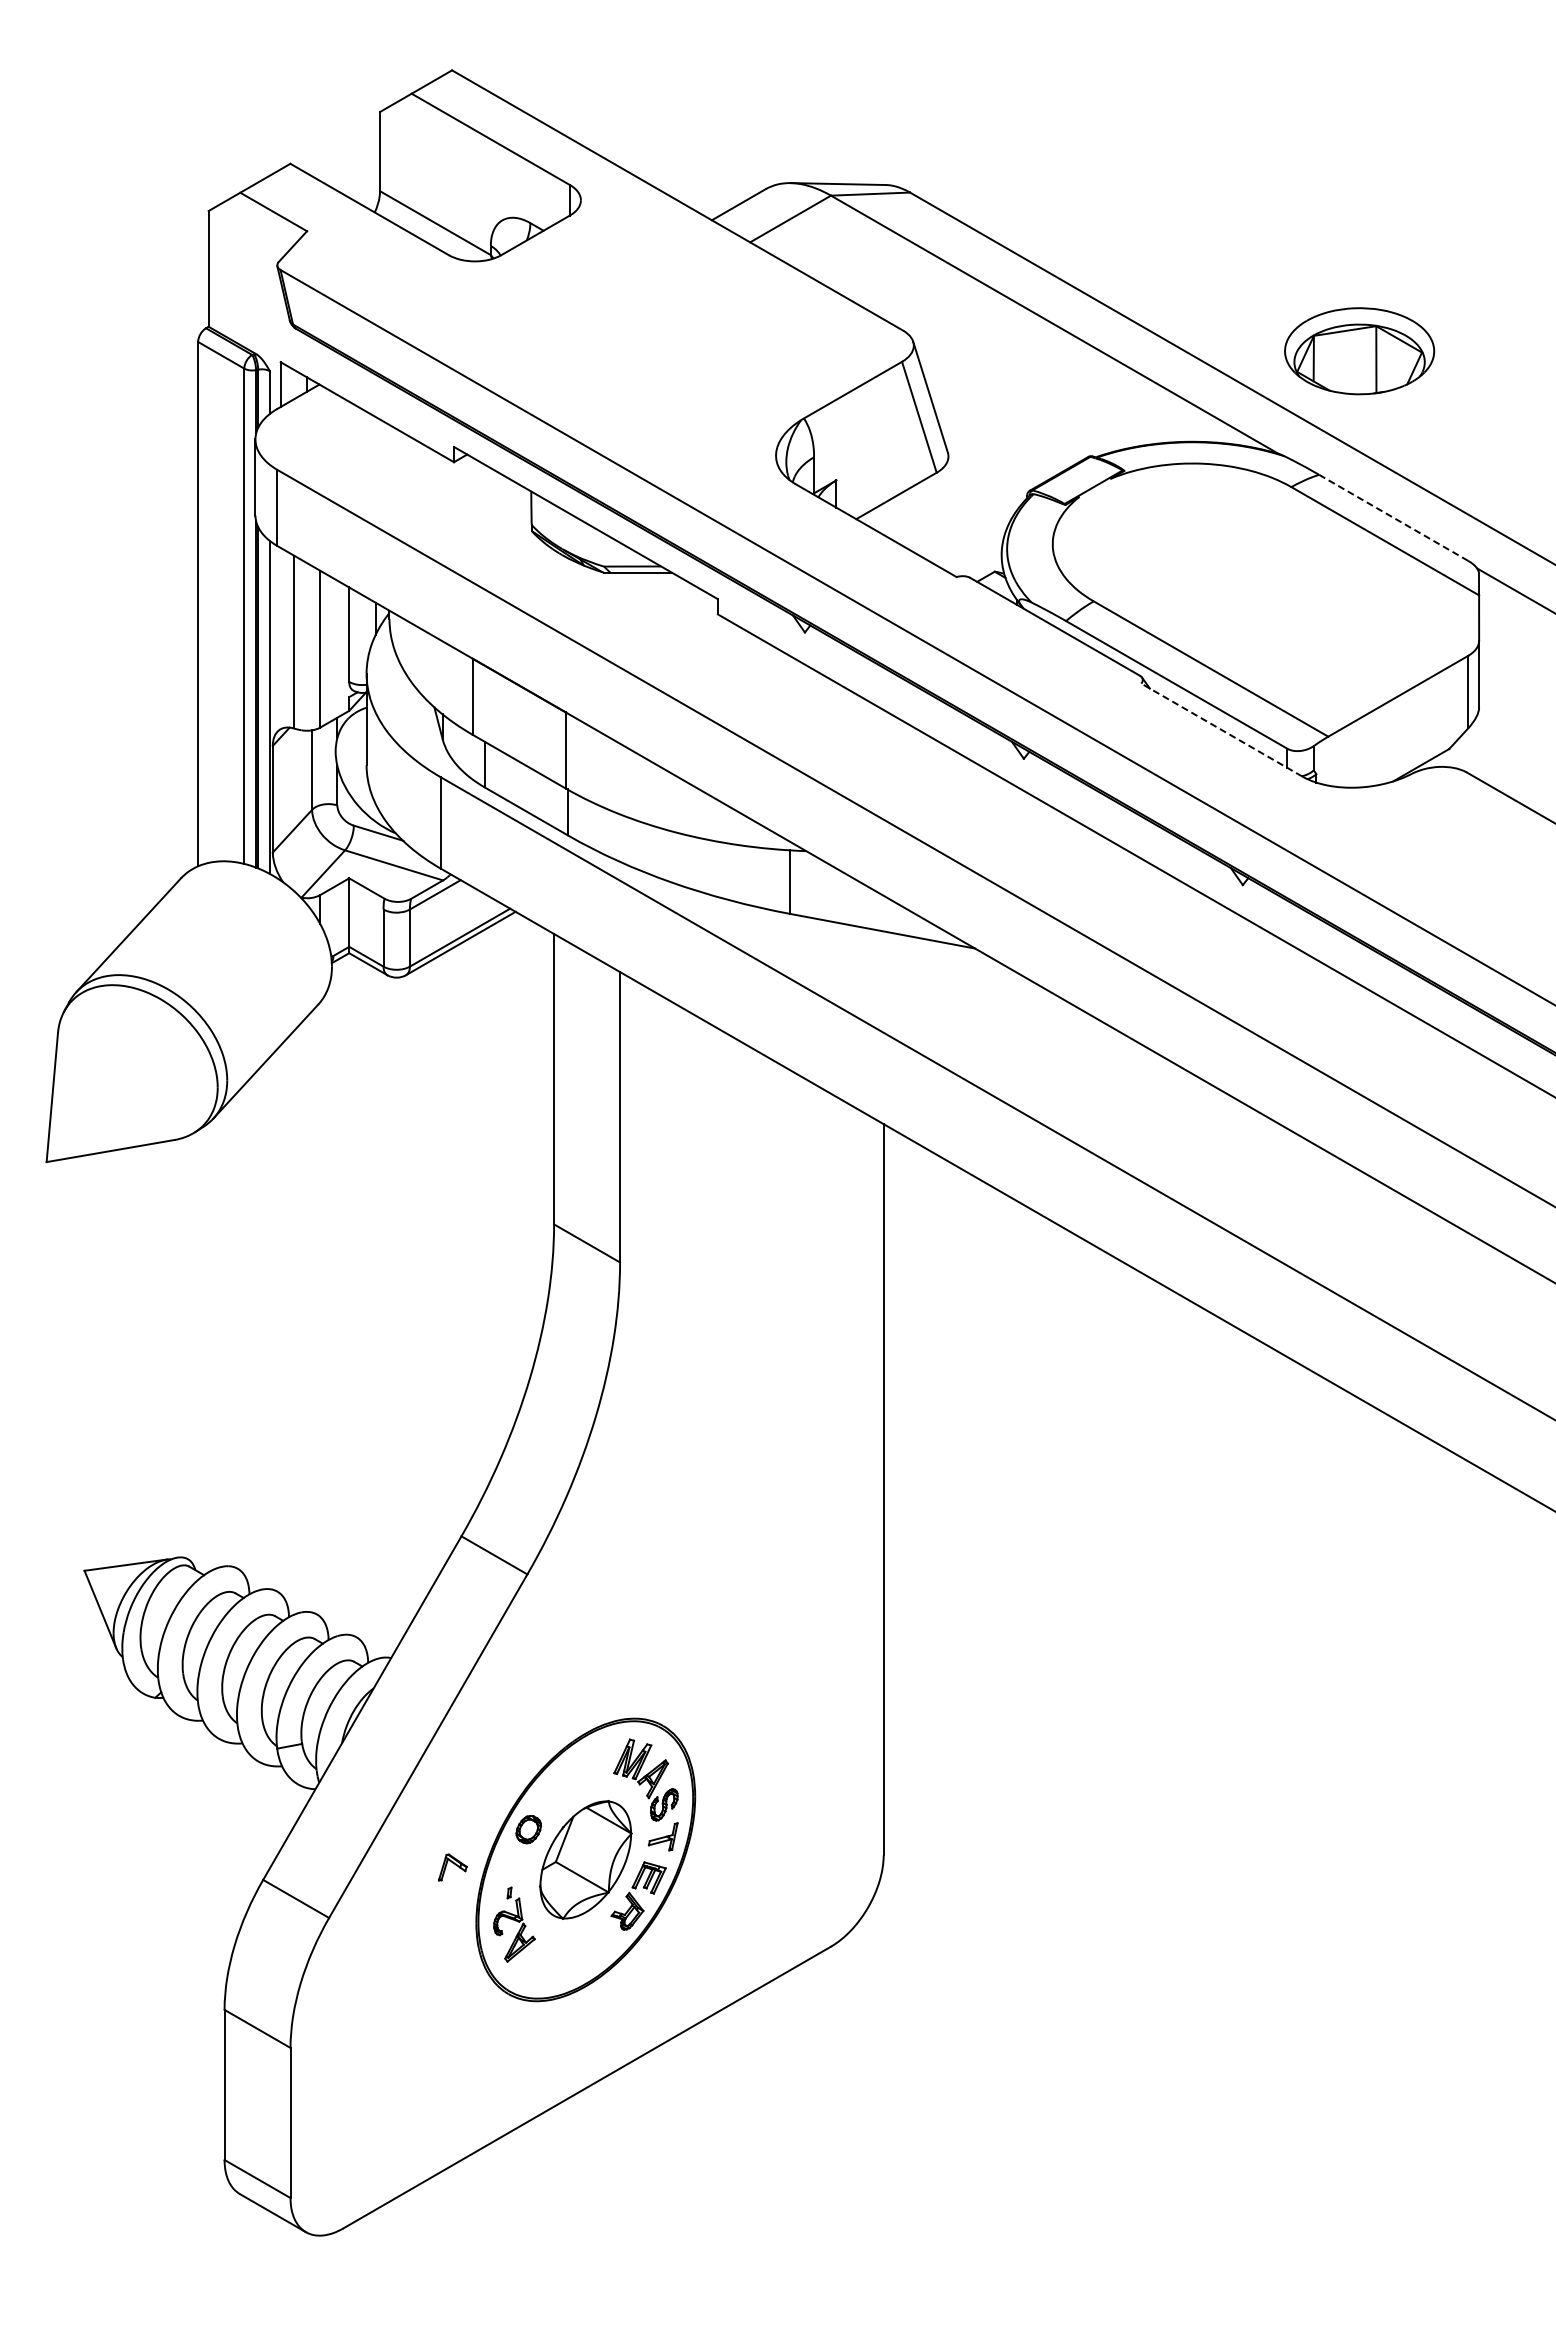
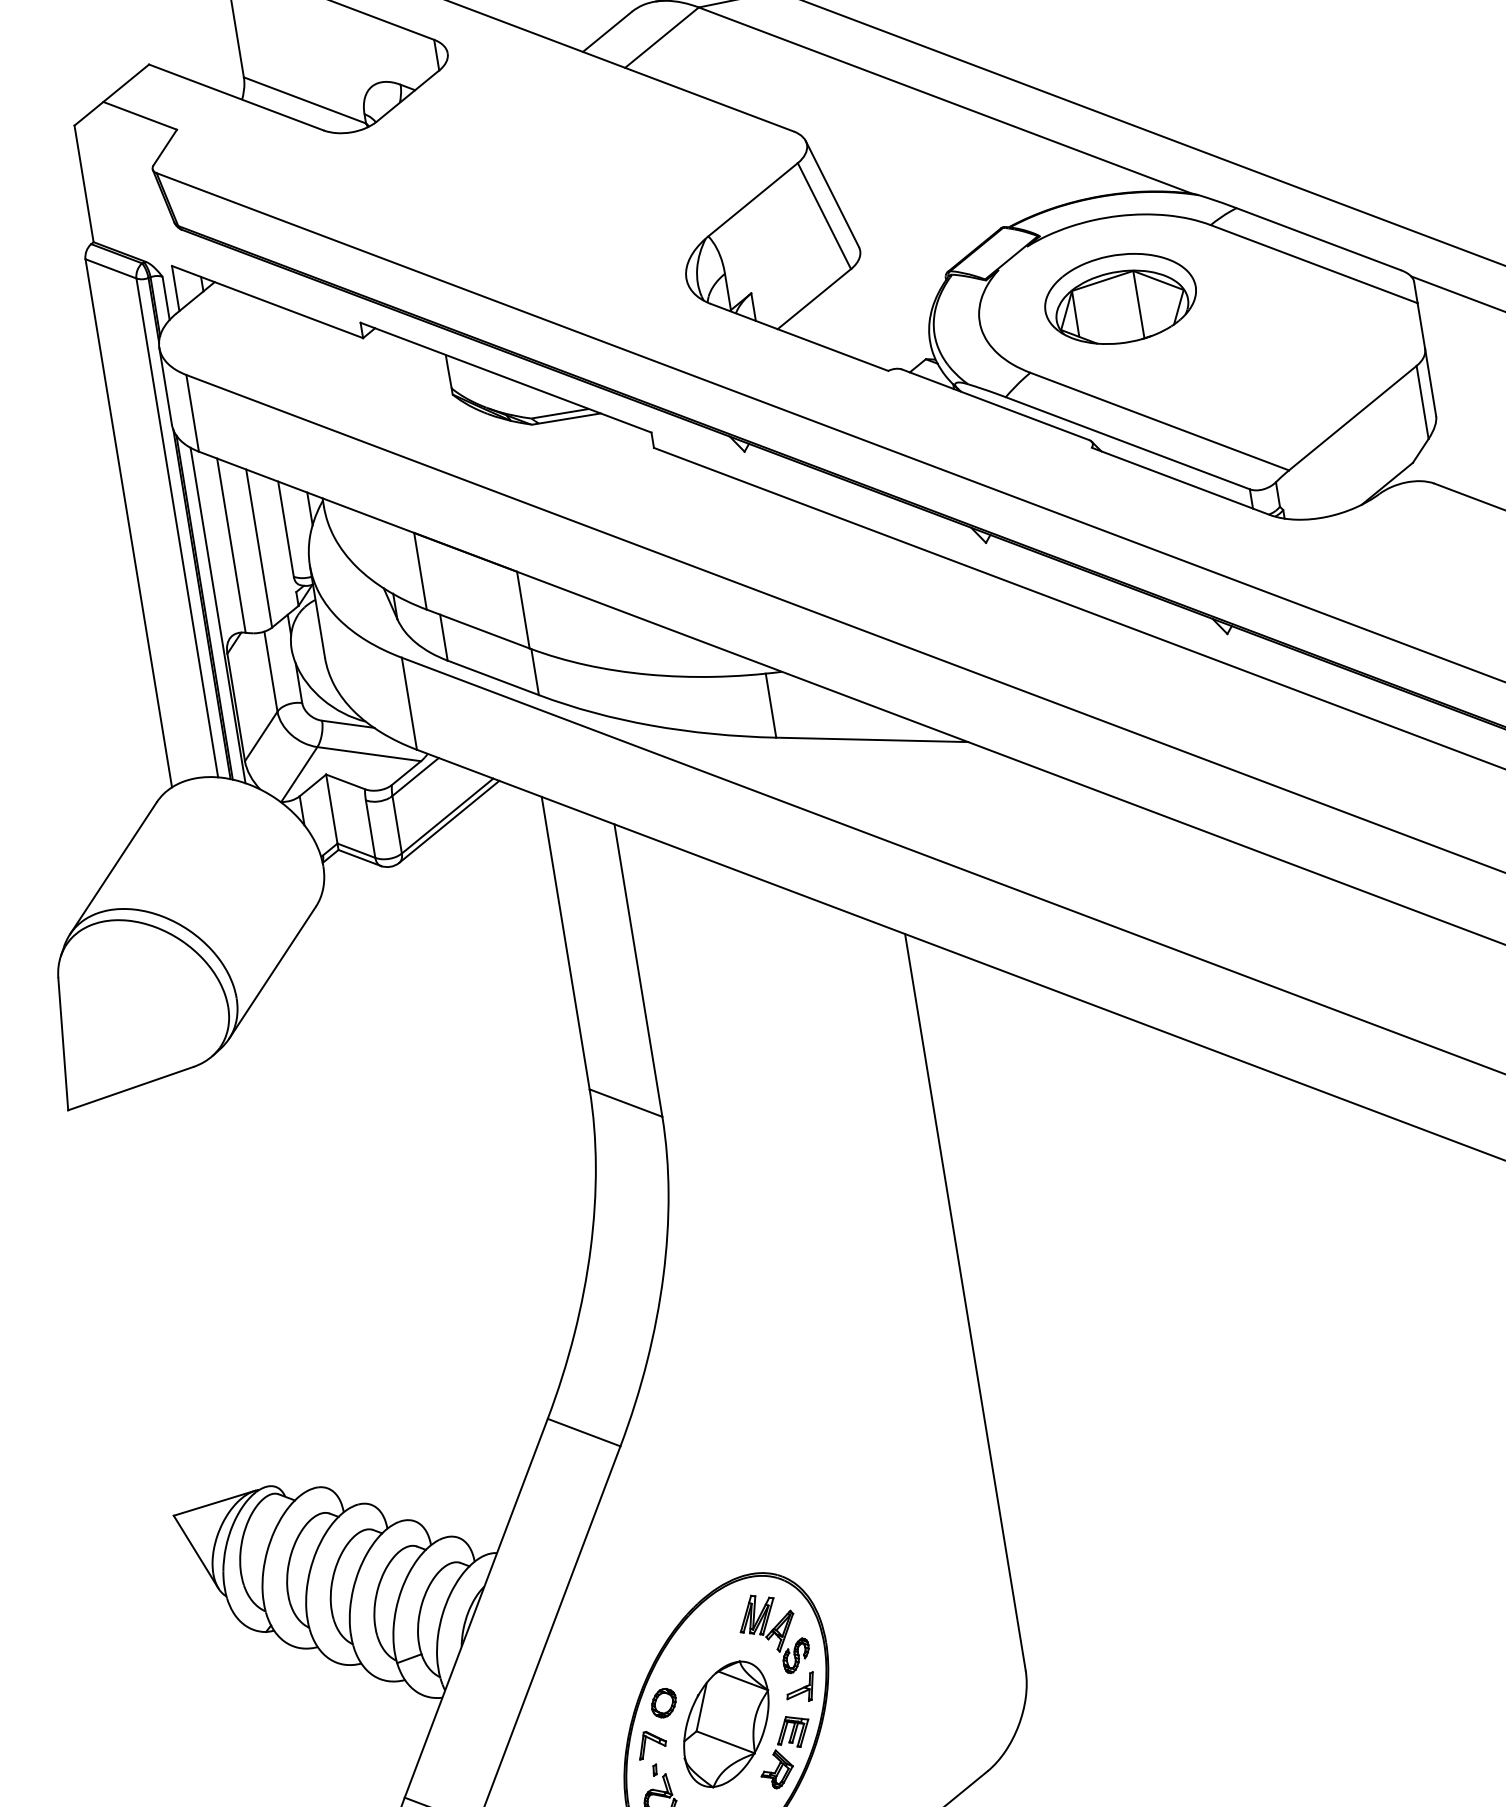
part: (1359, 351) -> (1120, 299), moved
line: (1393, 517) -> (1318, 238), dashed -> solid
line: (1221, 730) -> (1180, 481), dashed -> solid
part: (452, 1867) -> (651, 1744), moved

